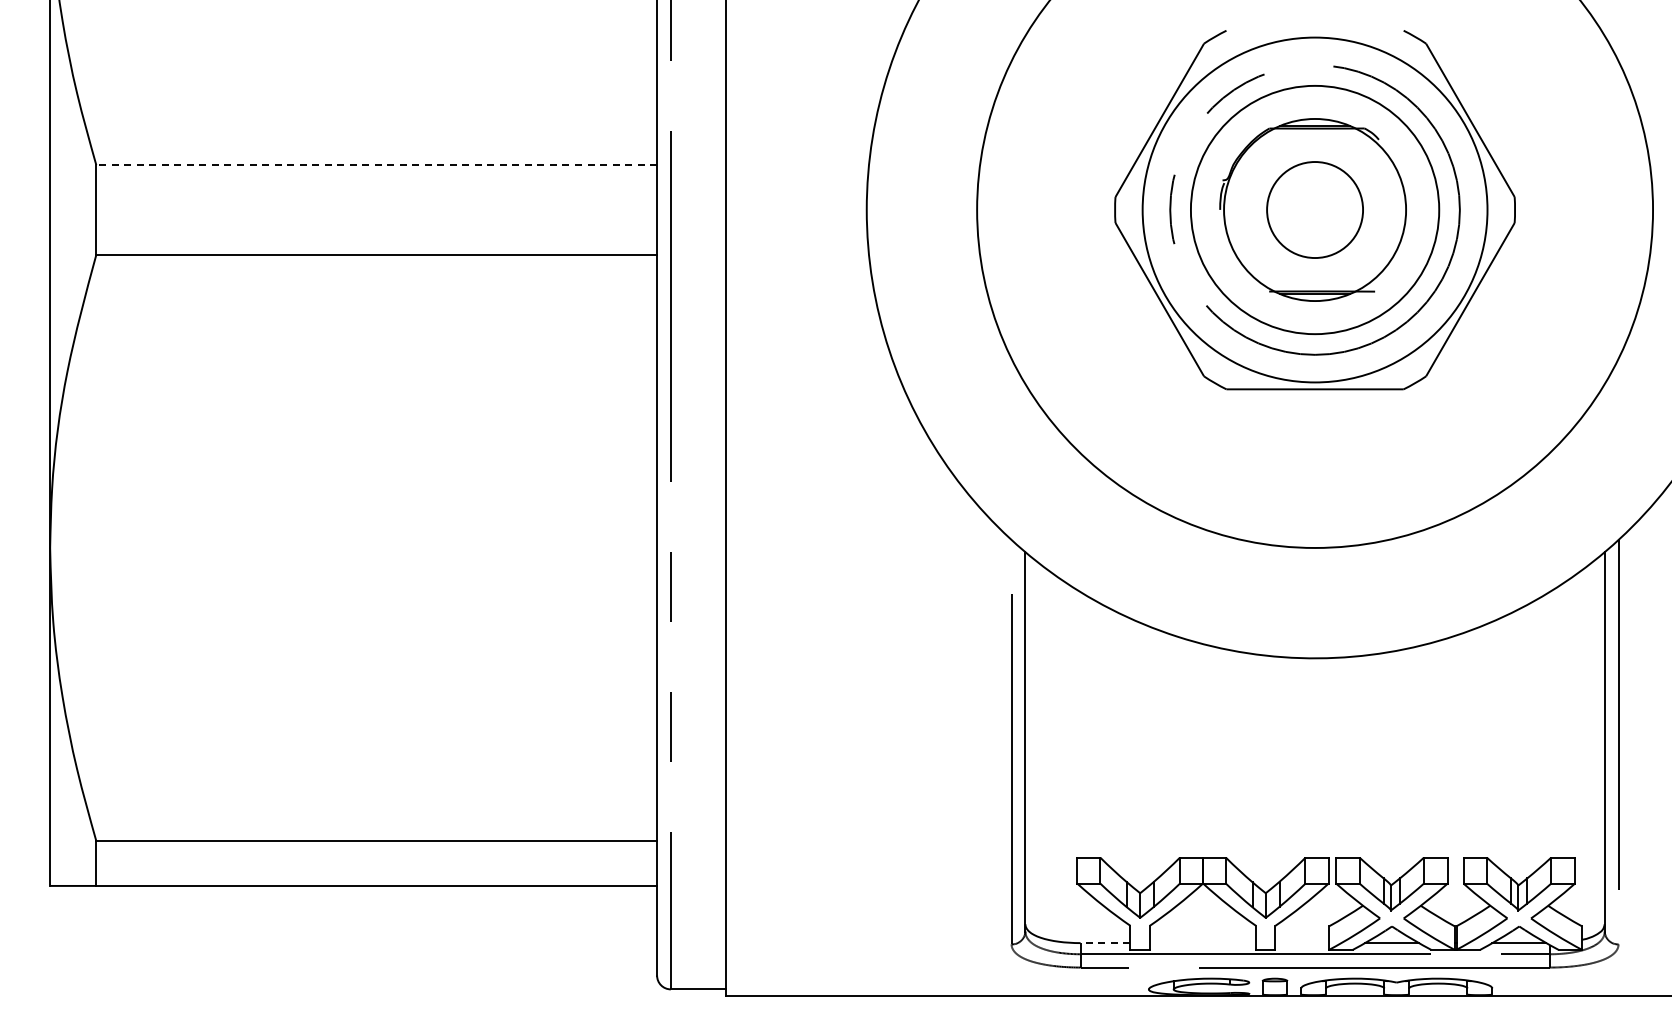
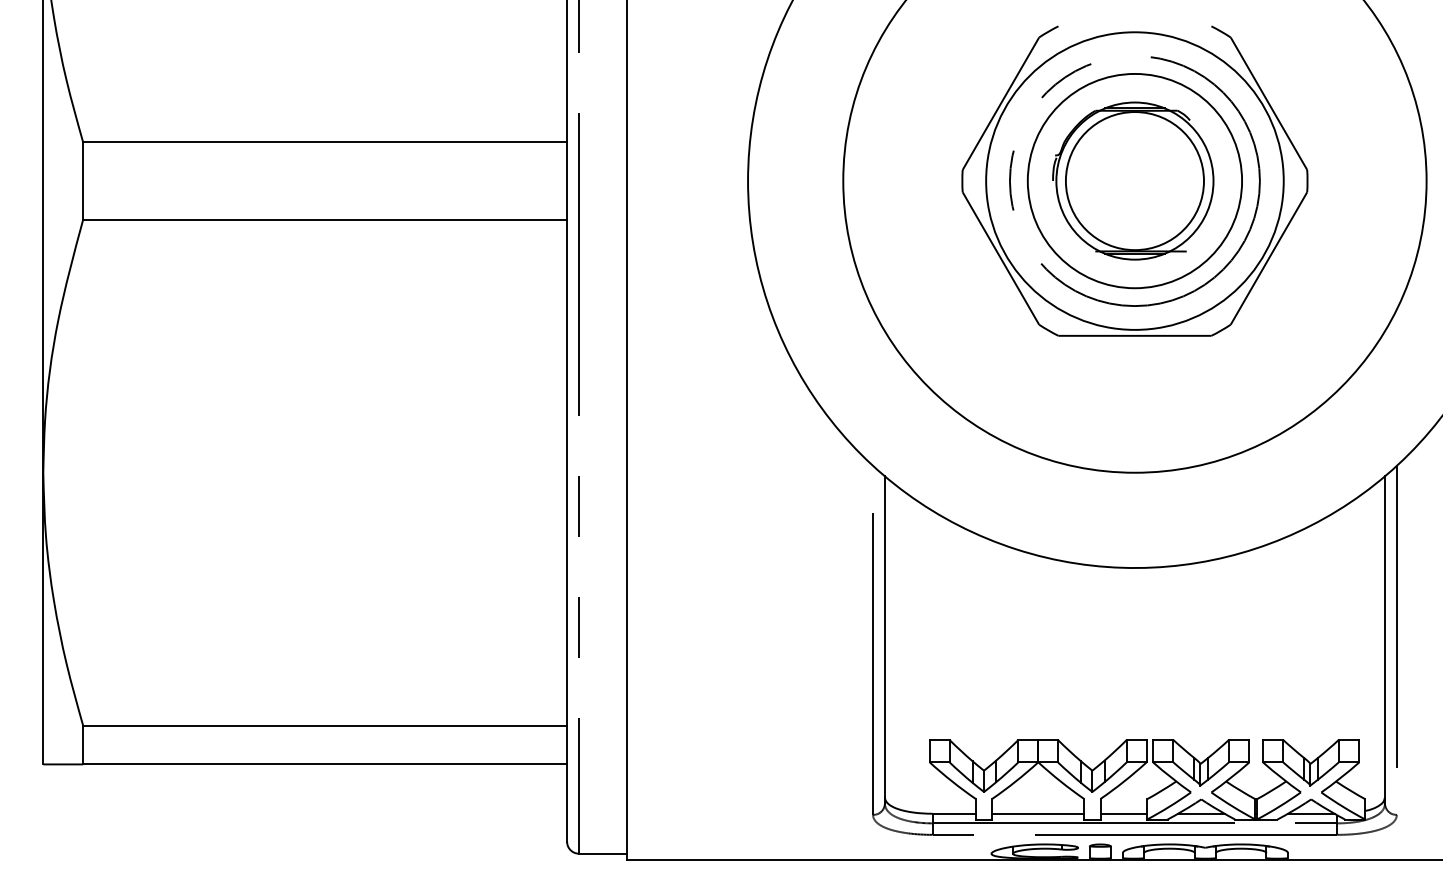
line: (376, 165) -> (324, 142), dashed -> solid
circle: (1315, 210) -> (1135, 181), size x1.67
line: (1105, 943) -> (954, 814), dashed -> solid
line: (1202, 943) -> (1037, 814), added
line: (1302, 943) -> (1124, 814), added

